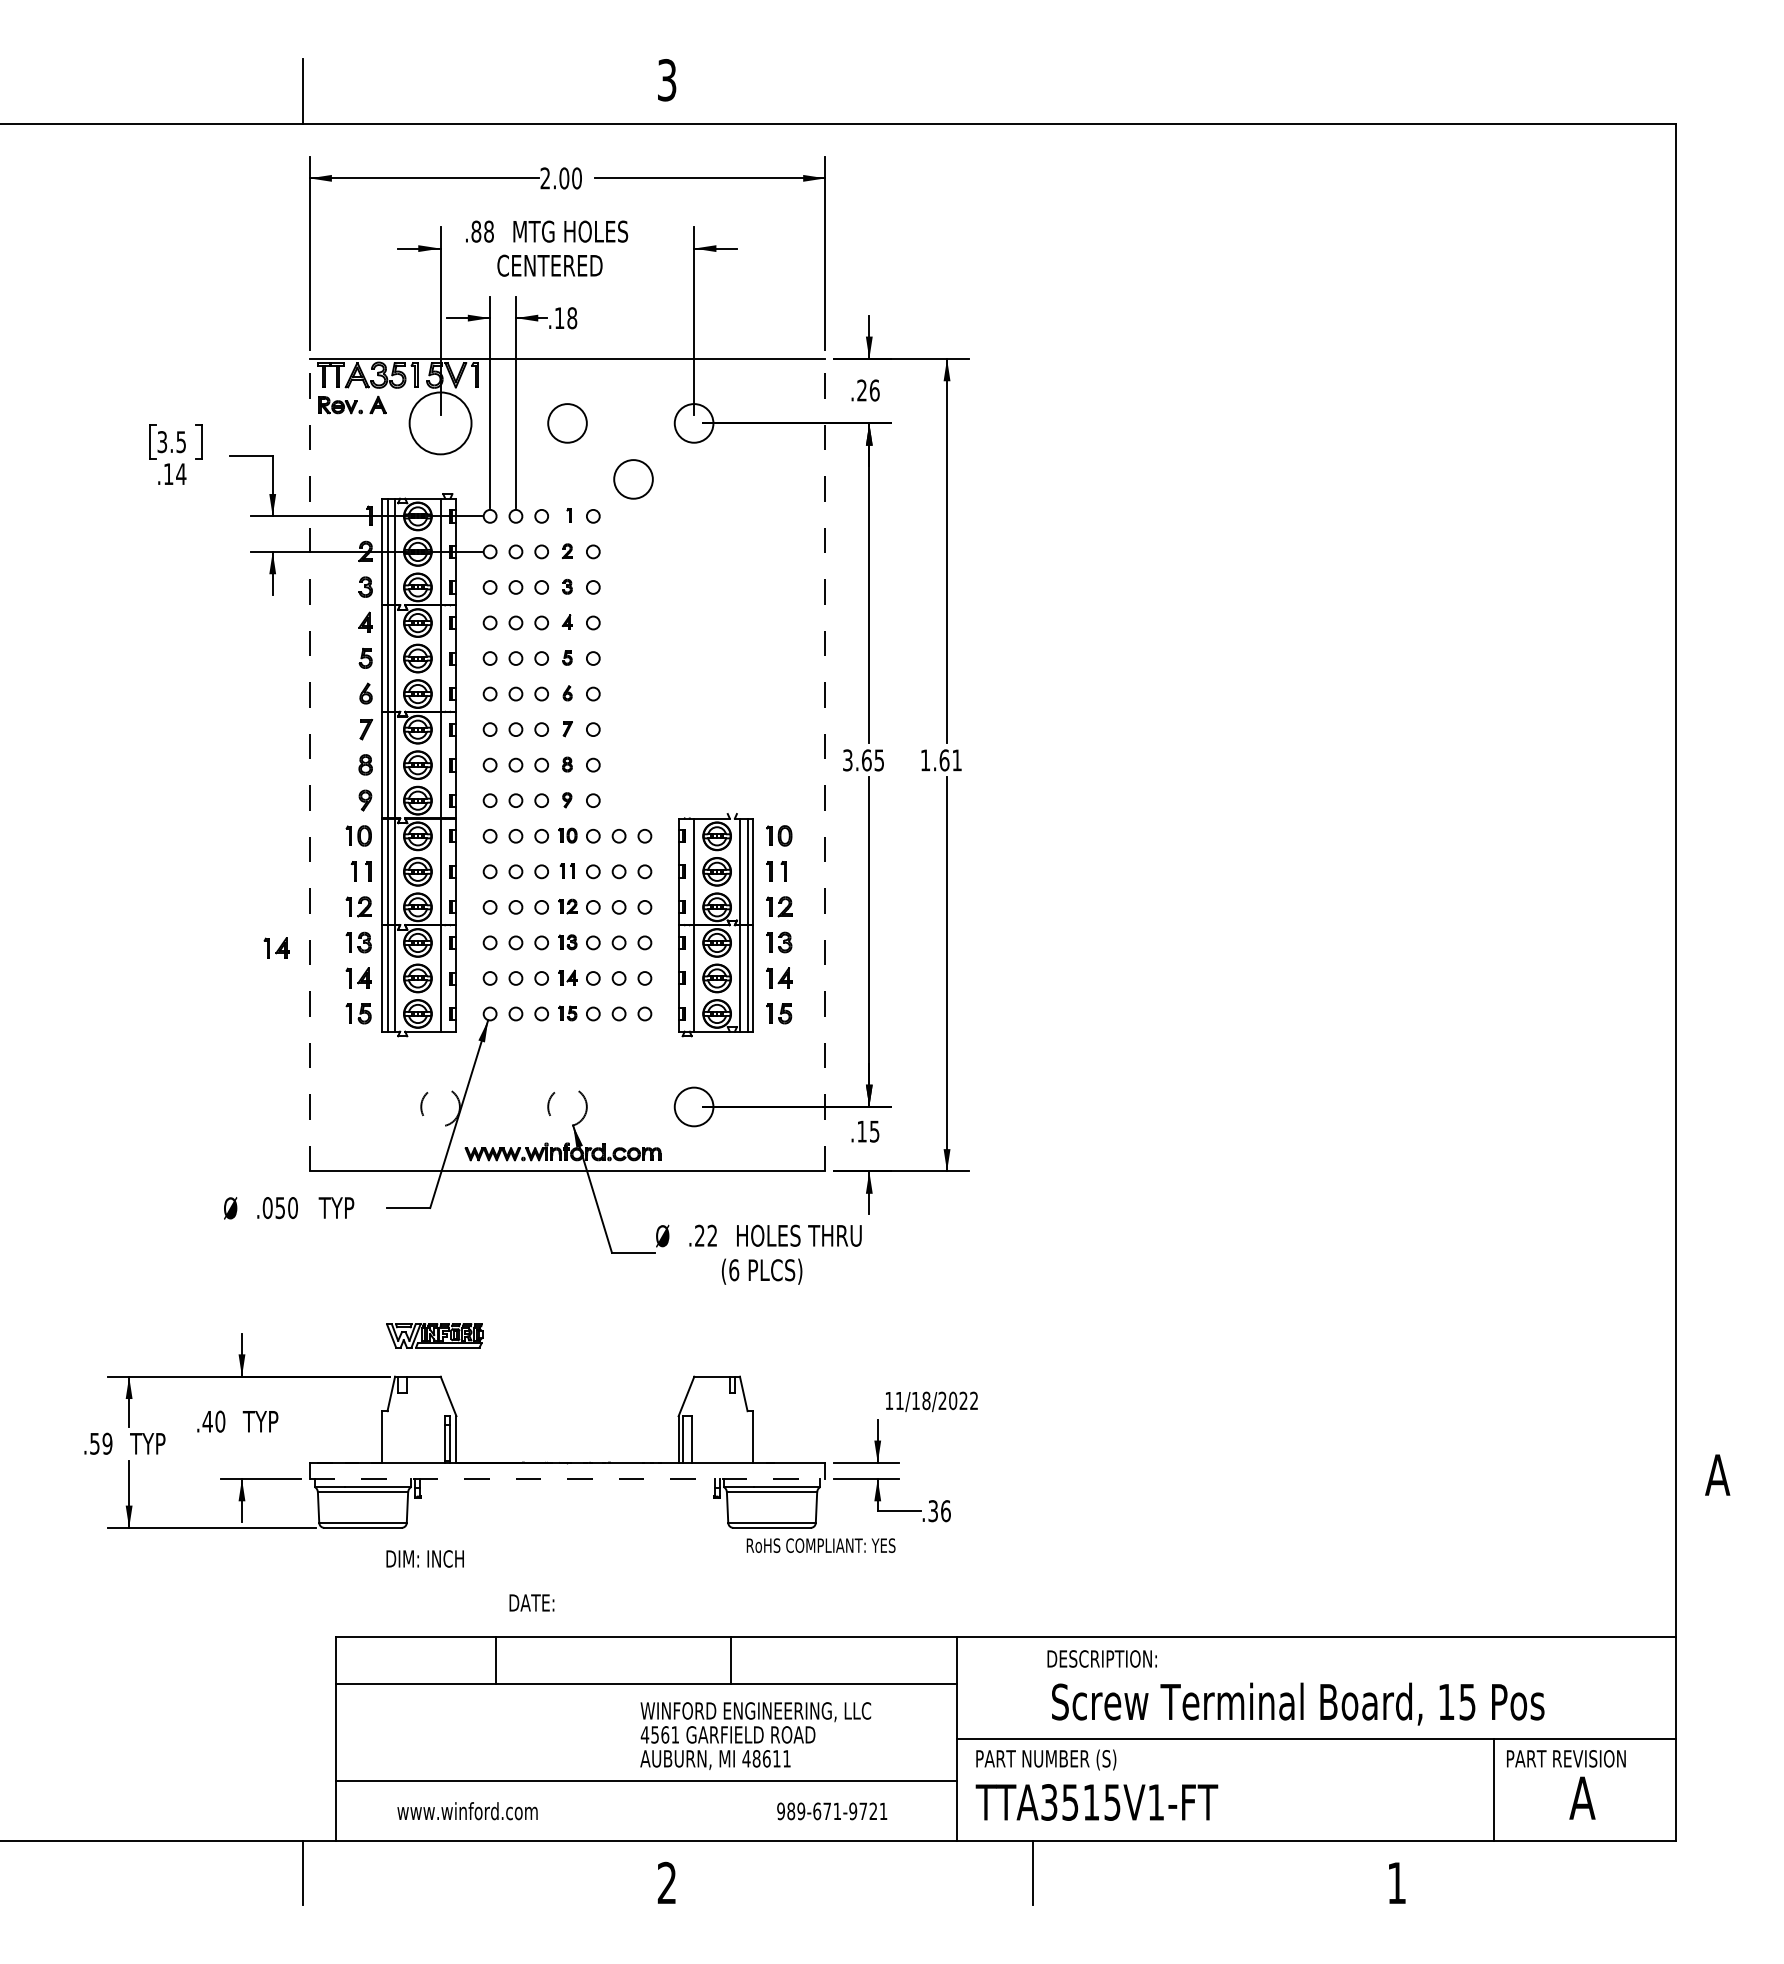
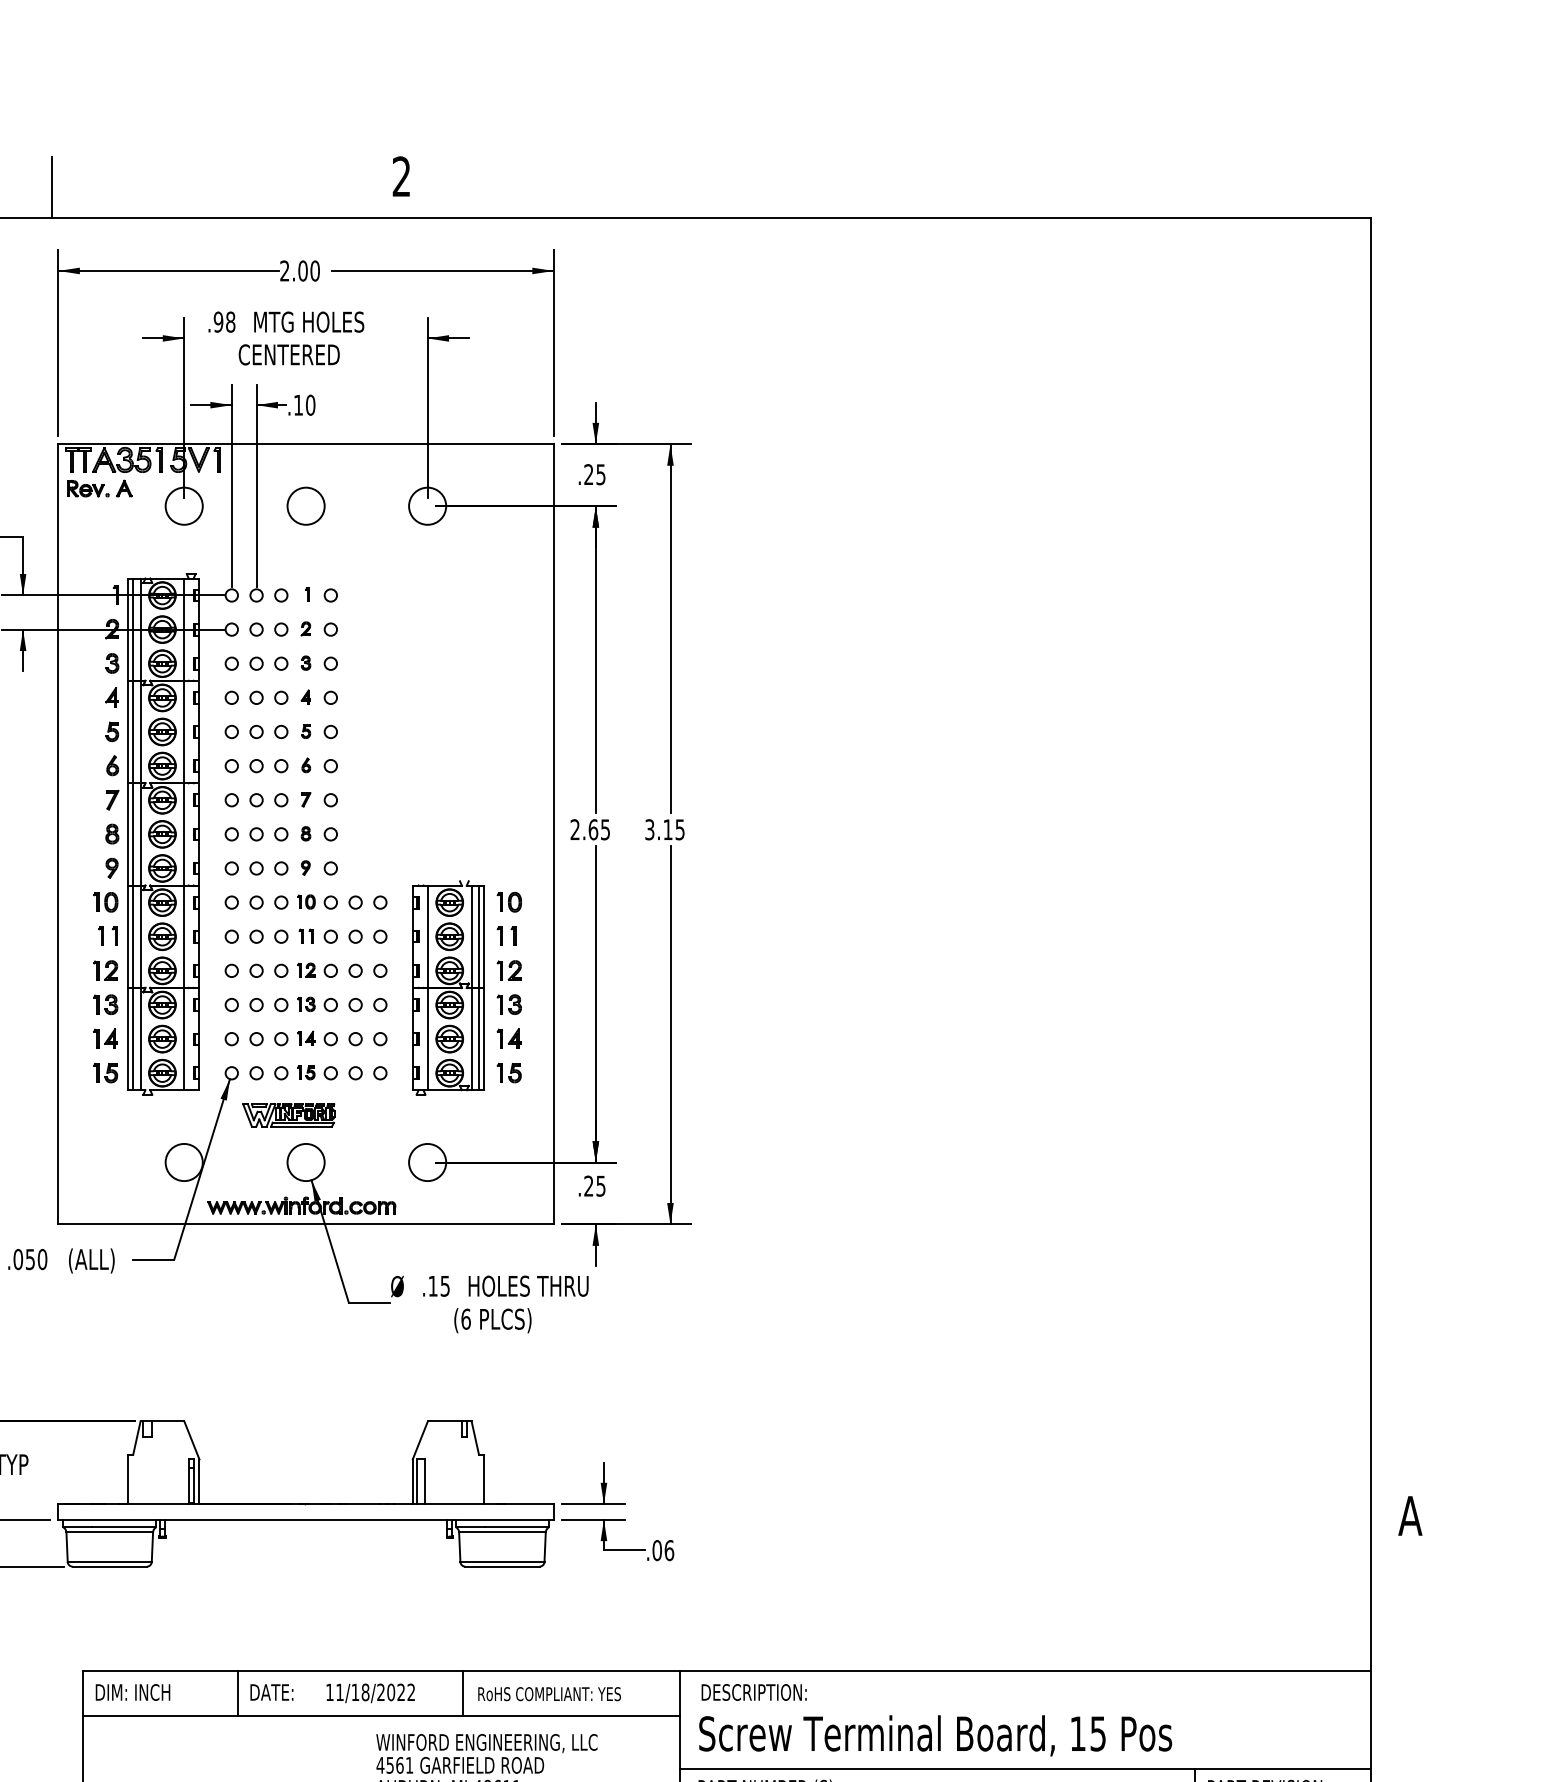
text: (666, 80) -> (401, 177), 3 -> 2
text: (476, 231) -> (218, 321), .88 -> .98
text: (572, 317) -> (310, 404), .18 -> .10
text: (874, 390) -> (600, 474), .26 -> .25
circle: (440, 423) -> (184, 506), size x0.62
circle: (633, 479) -> (369, 560), removed
text: (847, 760) -> (574, 829), 3.65 -> 2.65
text: (940, 760) -> (664, 829), 1.61 -> 3.15
line: (309, 764) -> (58, 833), dashed -> solid
line: (825, 764) -> (553, 833), dashed -> solid
part: (276, 947) -> (26, 1009), removed
circle: (440, 1106) -> (184, 1162), dashed -> solid
circle: (567, 1106) -> (306, 1162), dashed -> solid
text: (861, 1131) -> (588, 1186), .15 -> .25
text: (343, 1209) -> (91, 1260), TYP -> (ALL)
text: (706, 1235) -> (439, 1285), .22 -> .15
part: (434, 1335) -> (288, 1115), moved
text: (931, 1401) -> (370, 1693), moved
line: (567, 1478) -> (306, 1519), dashed -> solid
text: (933, 1511) -> (657, 1550), .36 -> .06
text: (820, 1545) -> (548, 1693), moved
text: (424, 1558) -> (132, 1692), moved
text: (531, 1602) -> (271, 1692), moved
text: (1101, 1658) -> (753, 1692), moved
text: (1298, 1703) -> (935, 1735), moved

